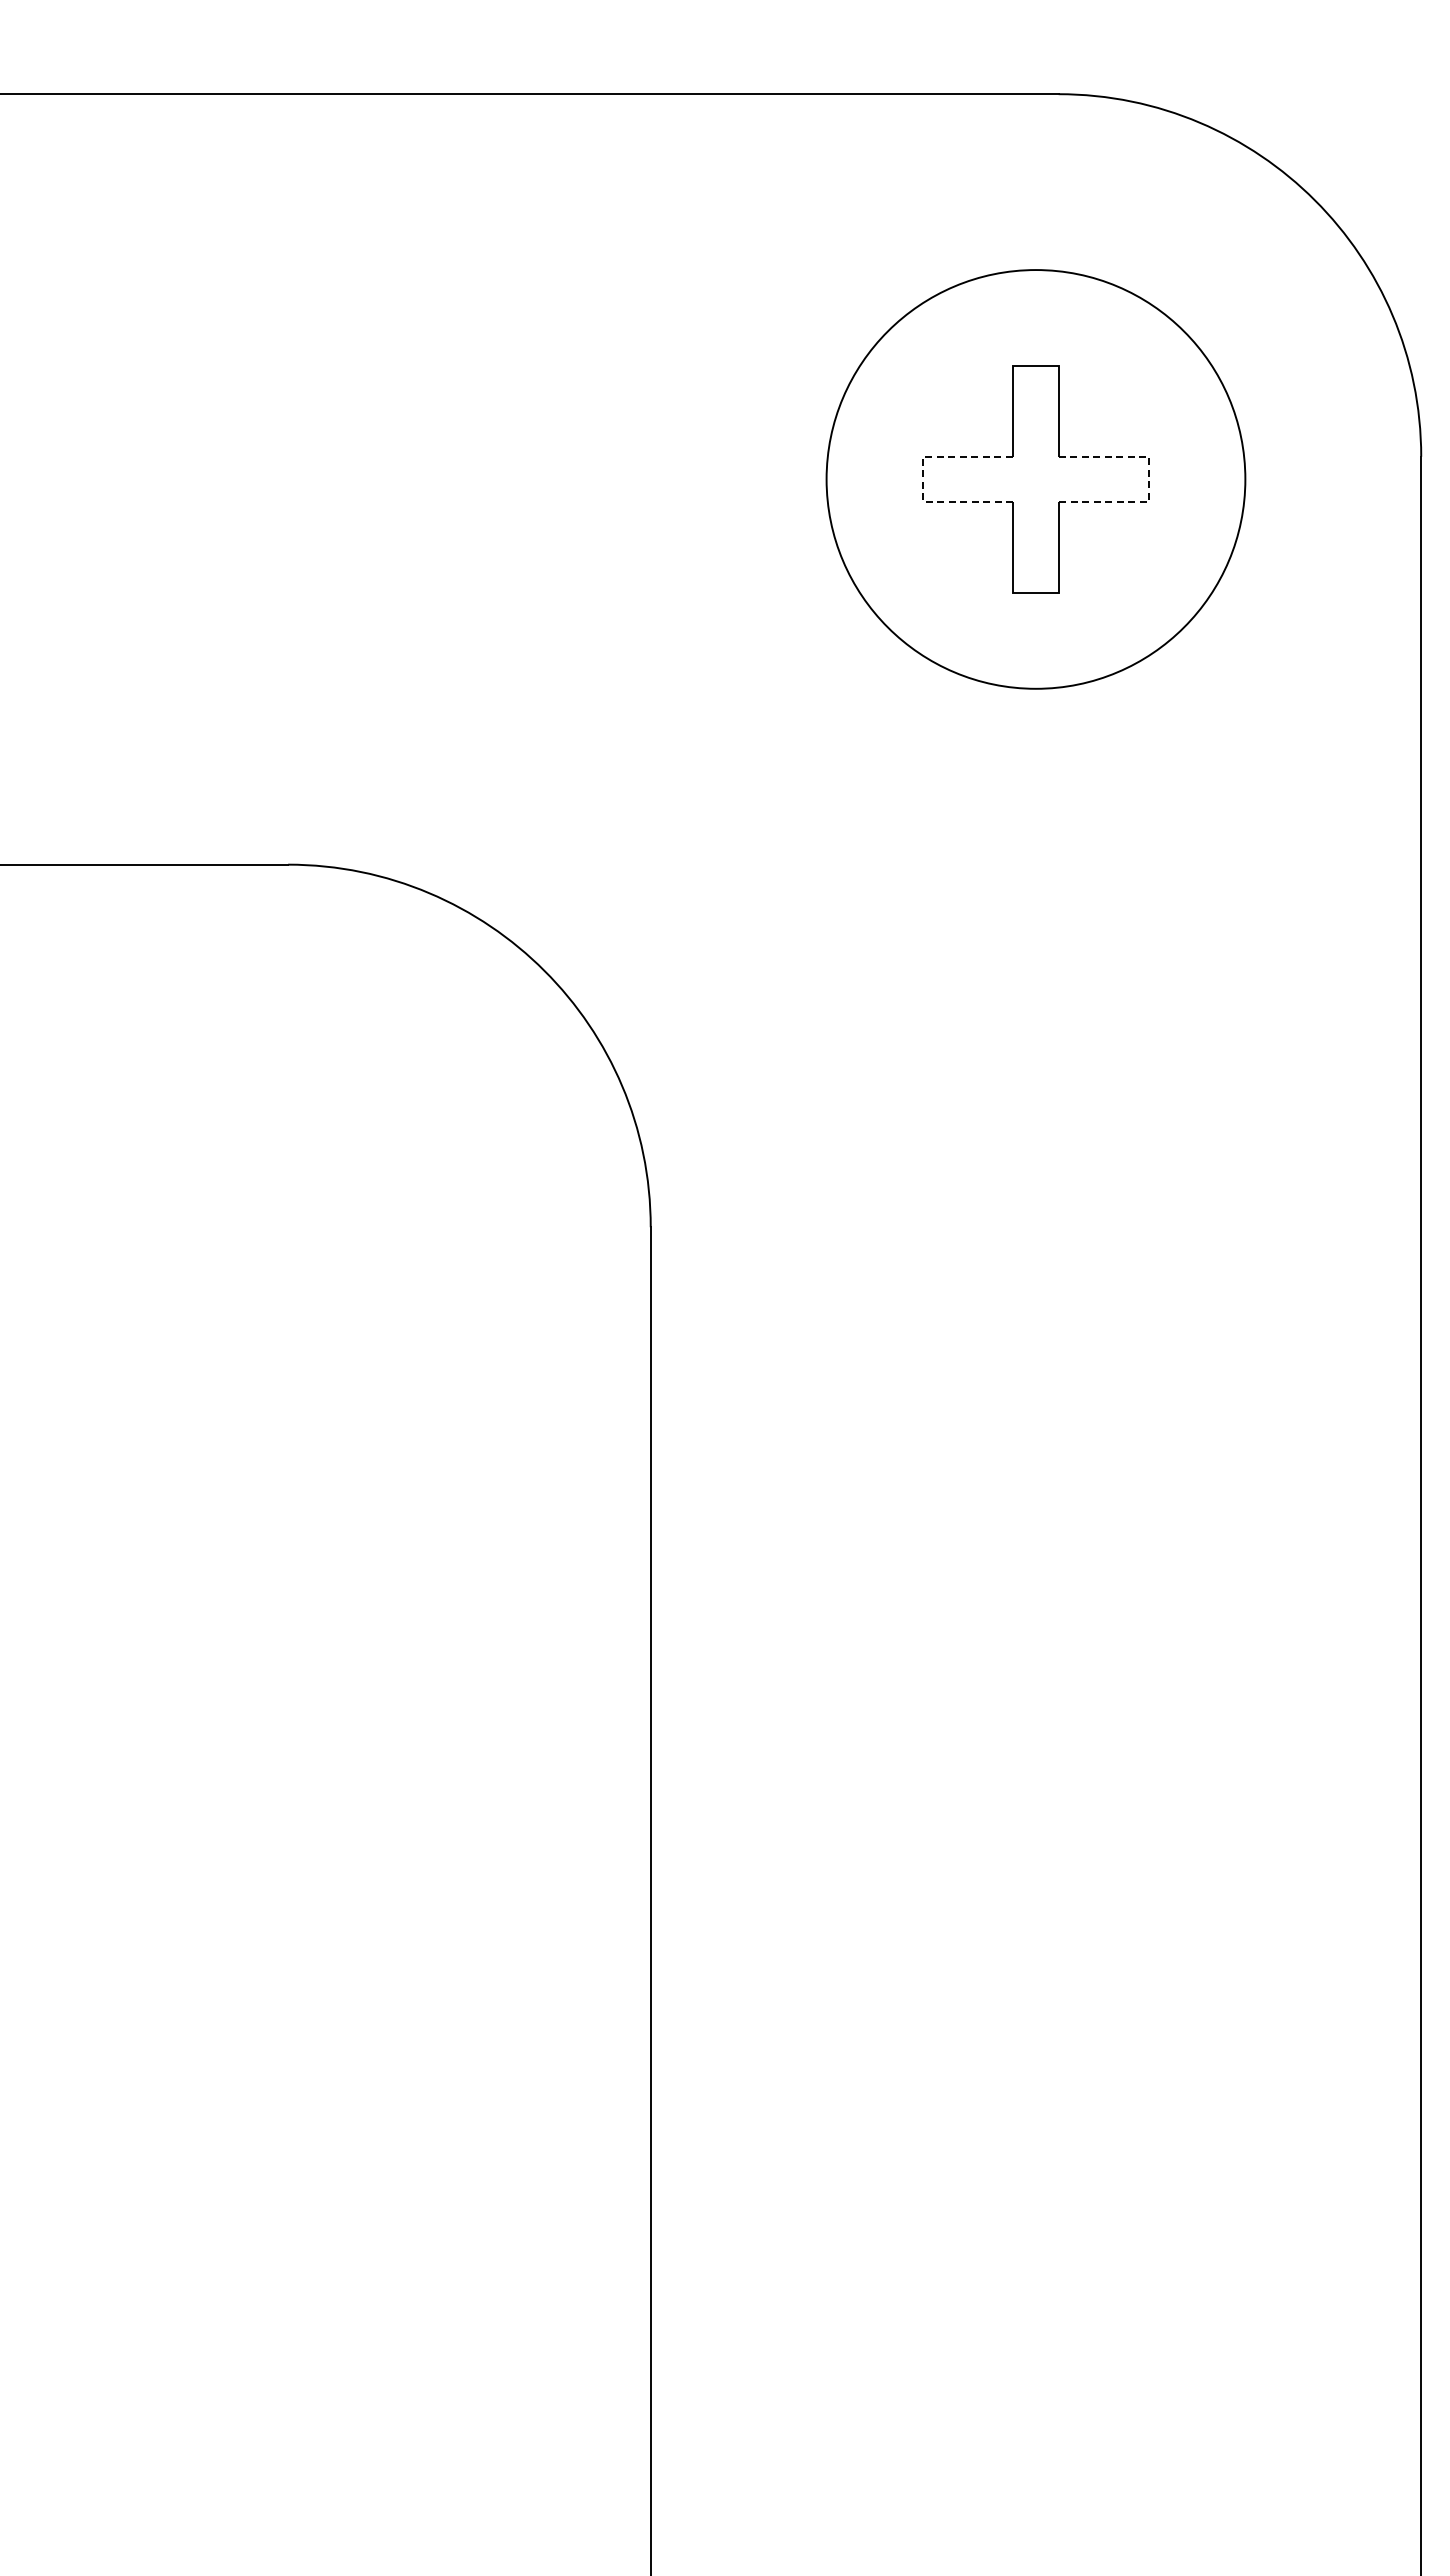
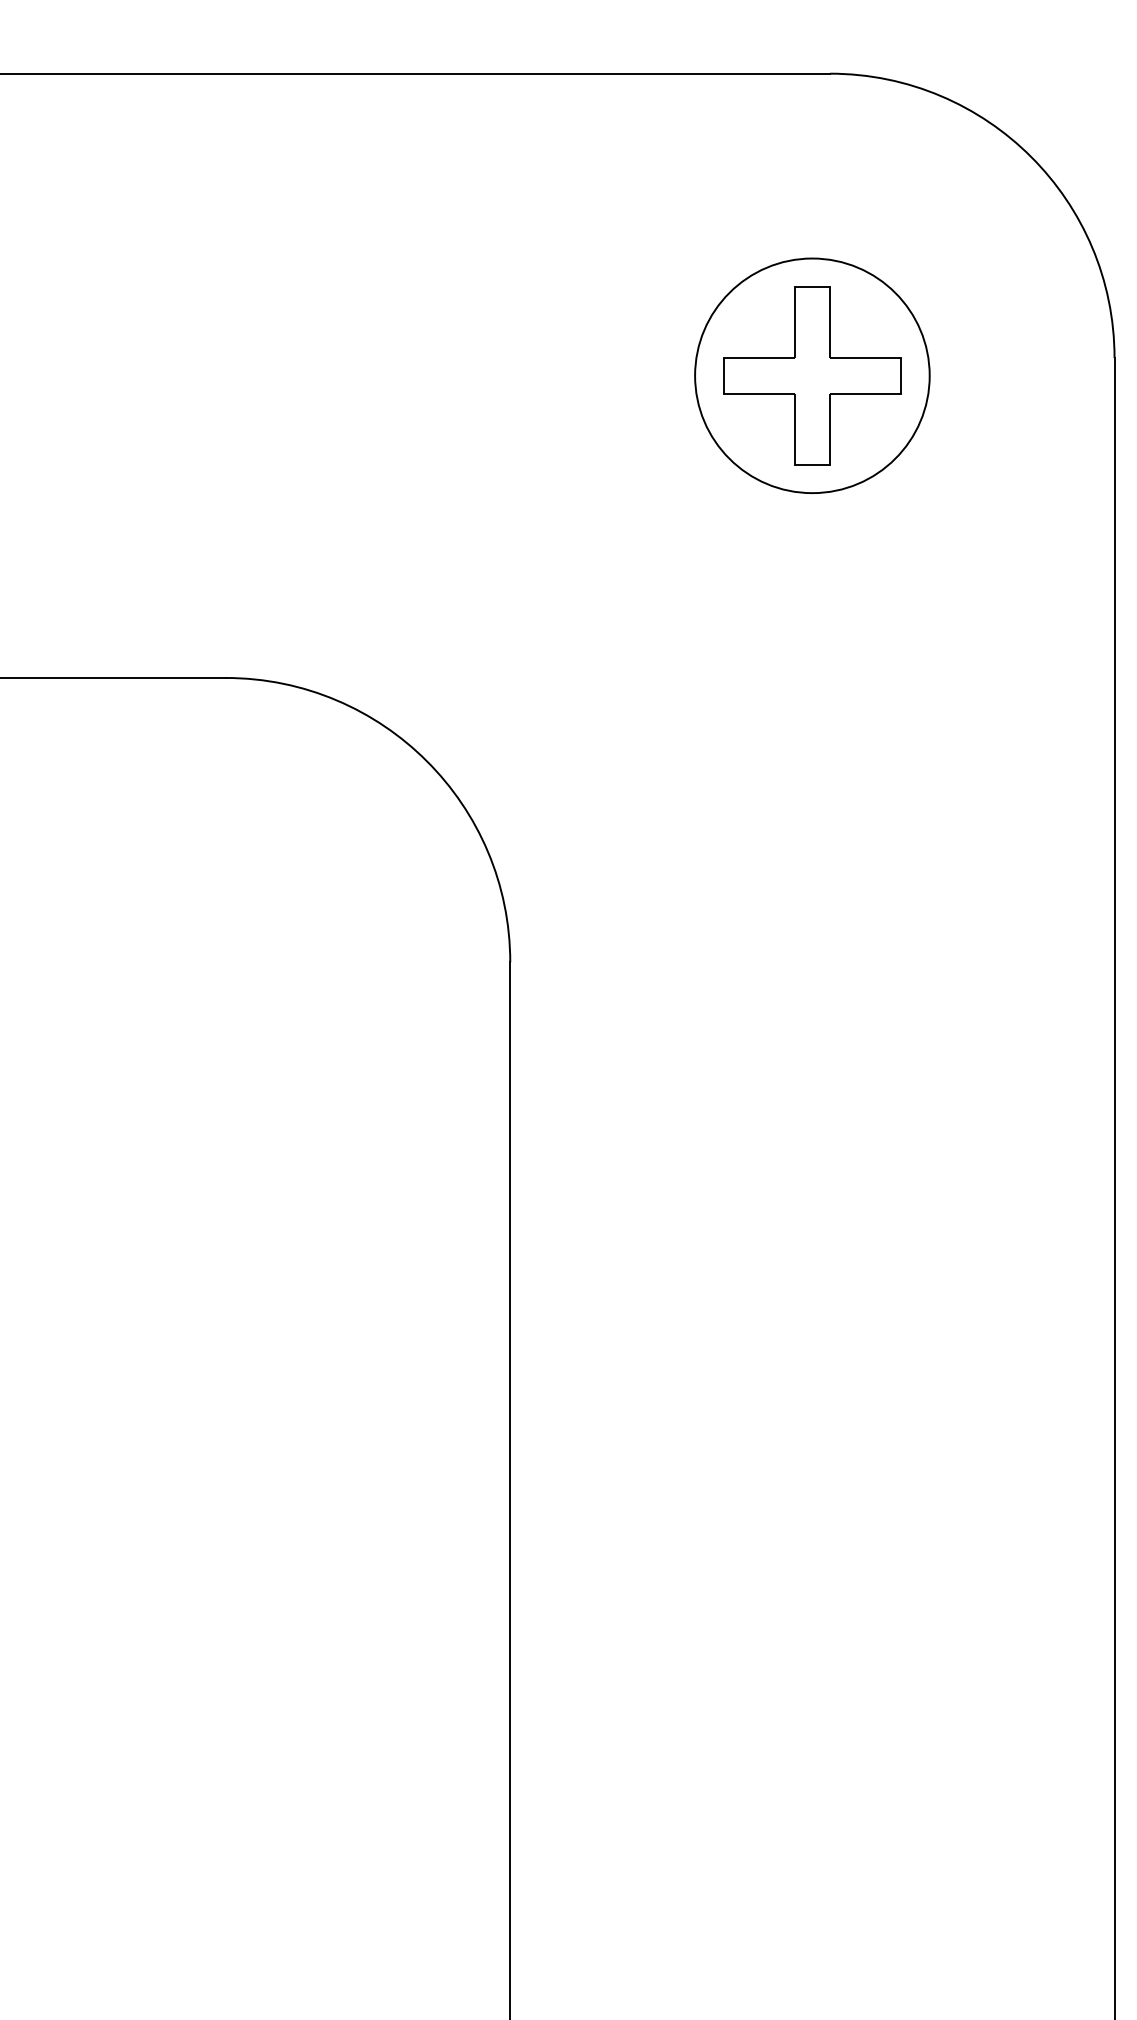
line: (922, 479) -> (723, 375), dashed -> solid
circle: (1035, 479) -> (812, 375), size x0.71
line: (1149, 479) -> (901, 375), dashed -> solid

